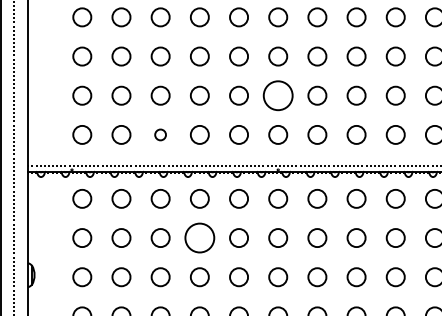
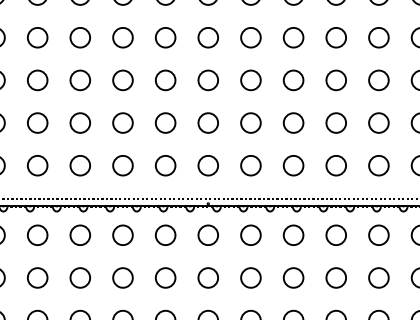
circle: (278, 95) -> (208, 122), size x0.62
circle: (160, 134) -> (80, 165), size x1.67
circle: (199, 238) -> (122, 278), size x0.62

